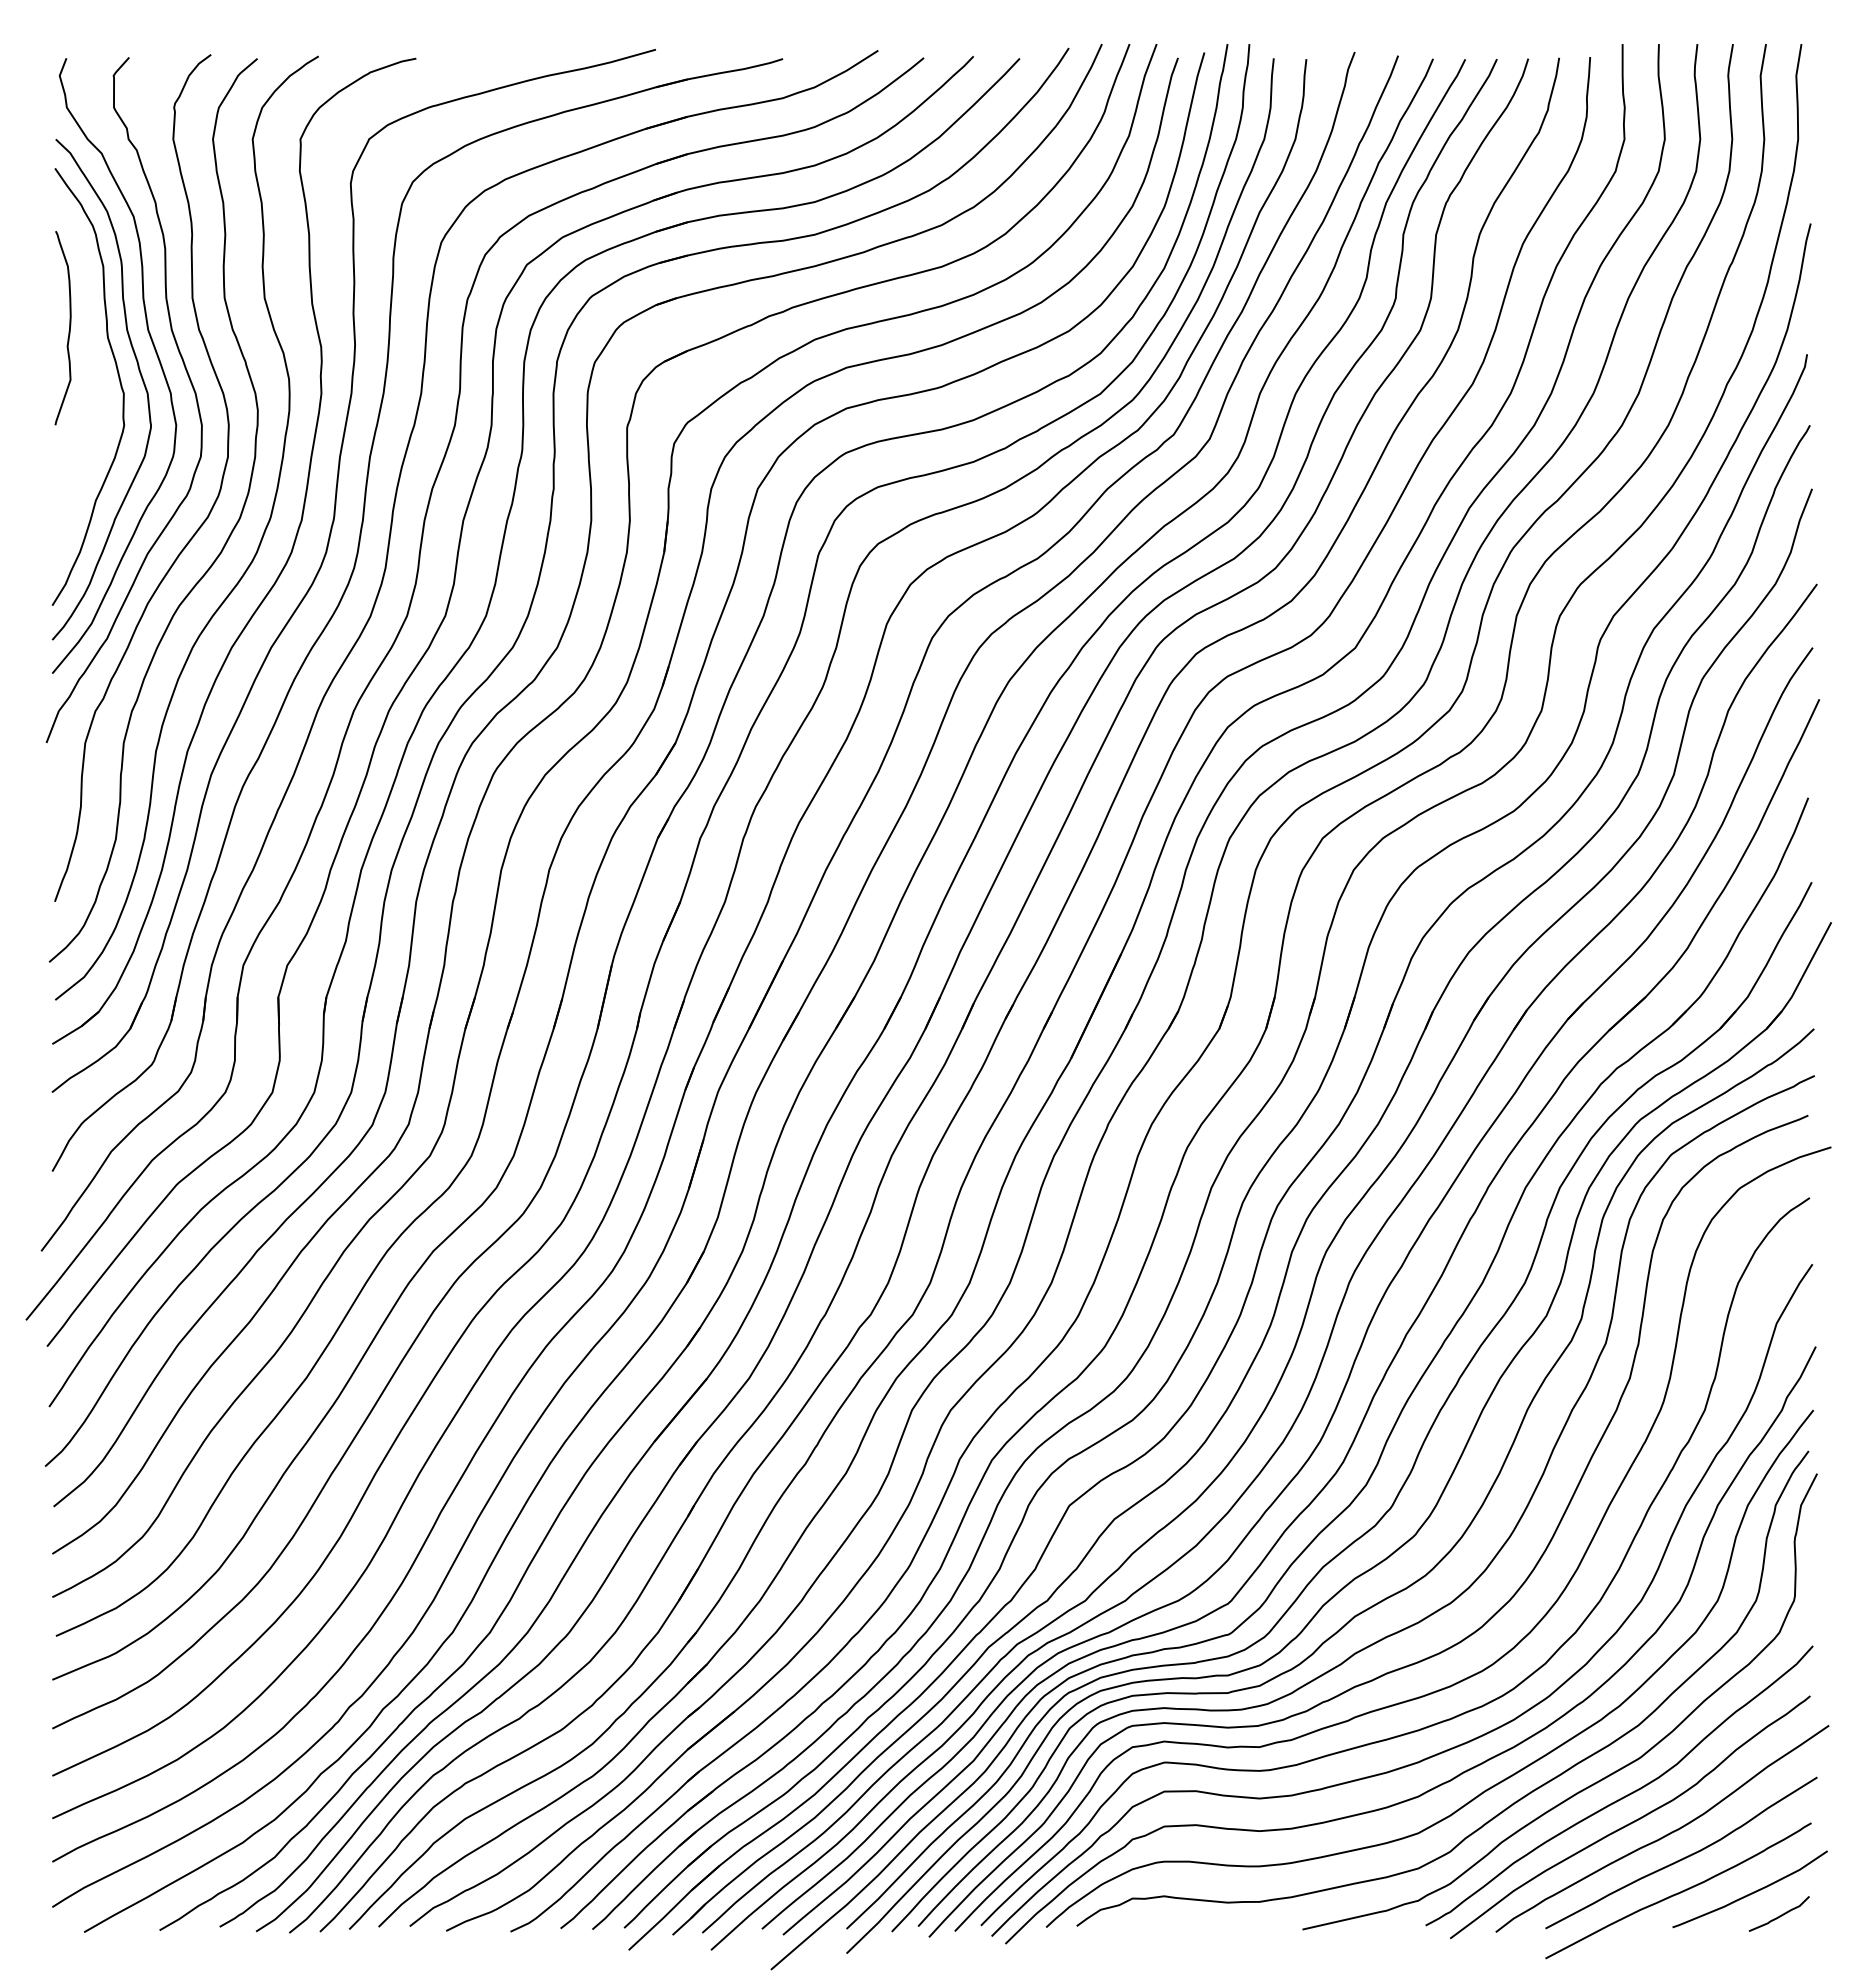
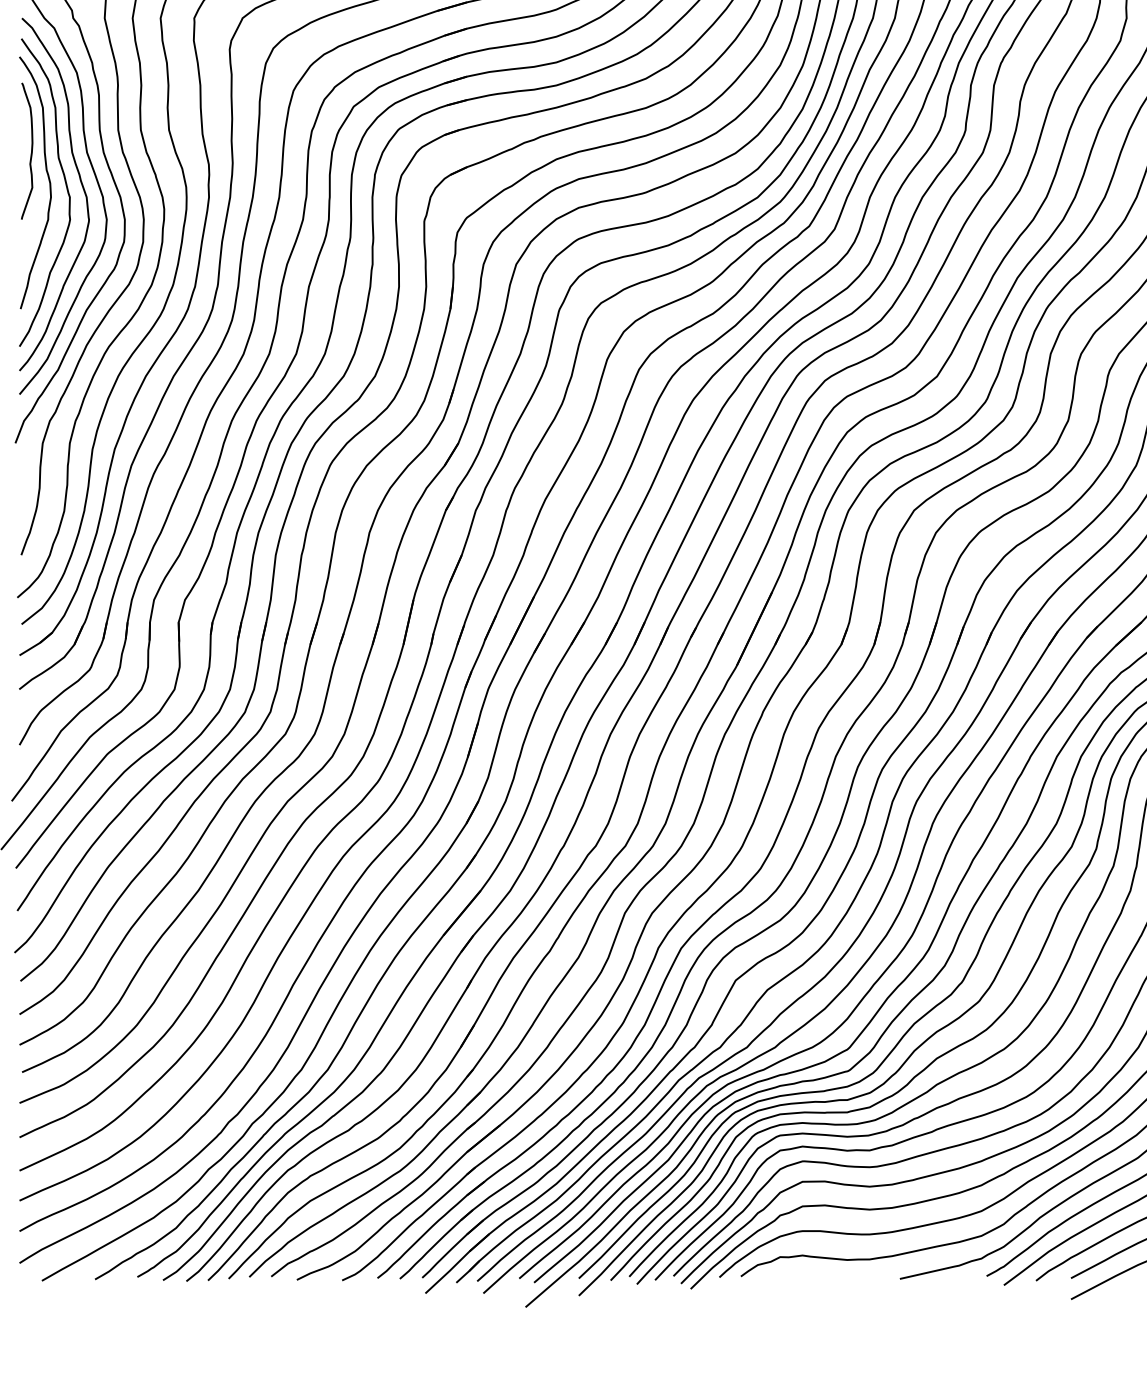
curve: (93, 368) -> (48, 179), added

